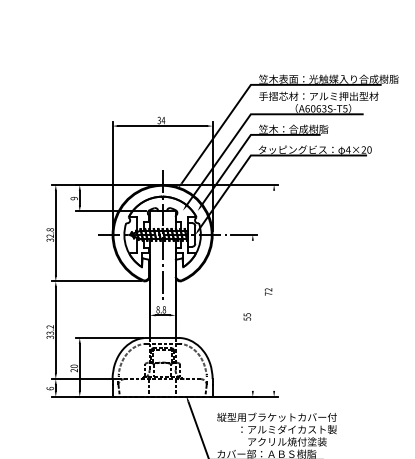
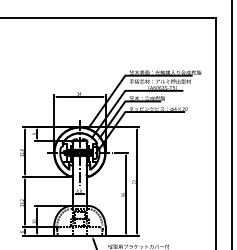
line: (274, 290) -> (137, 181), added
line: (253, 315) -> (126, 194), added

